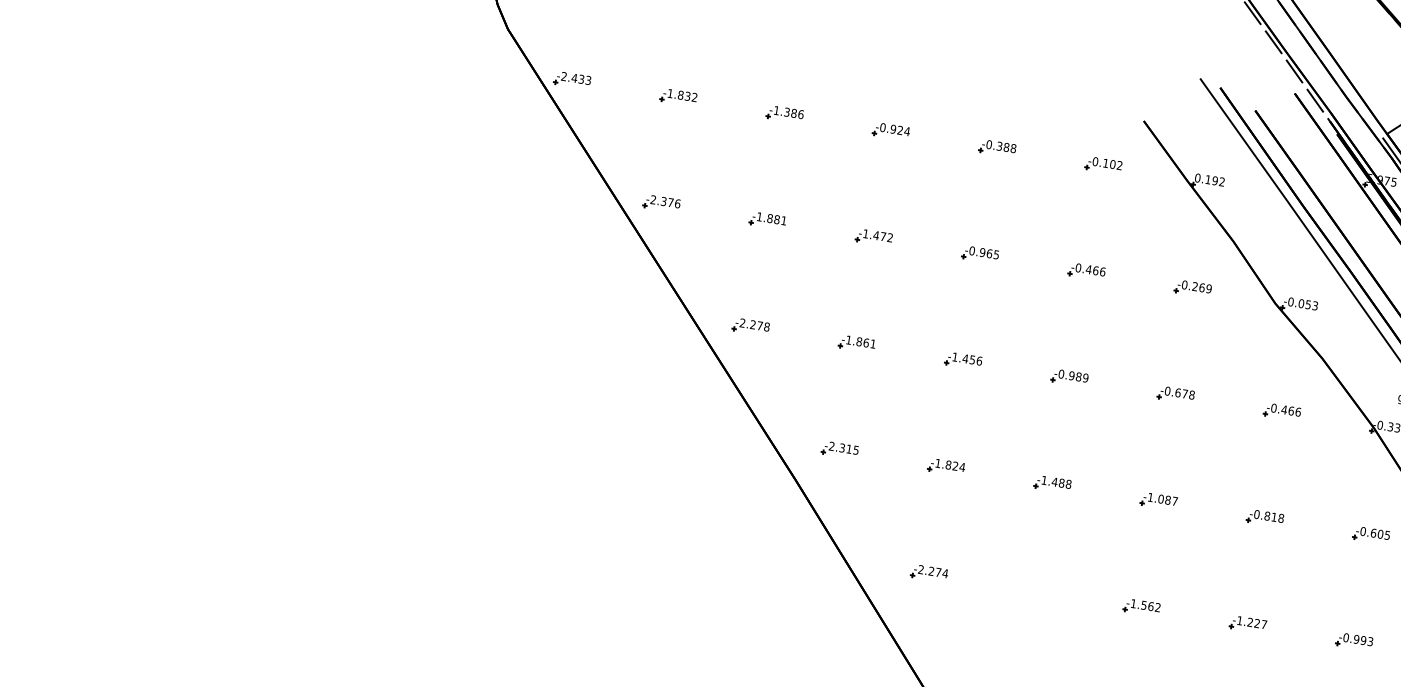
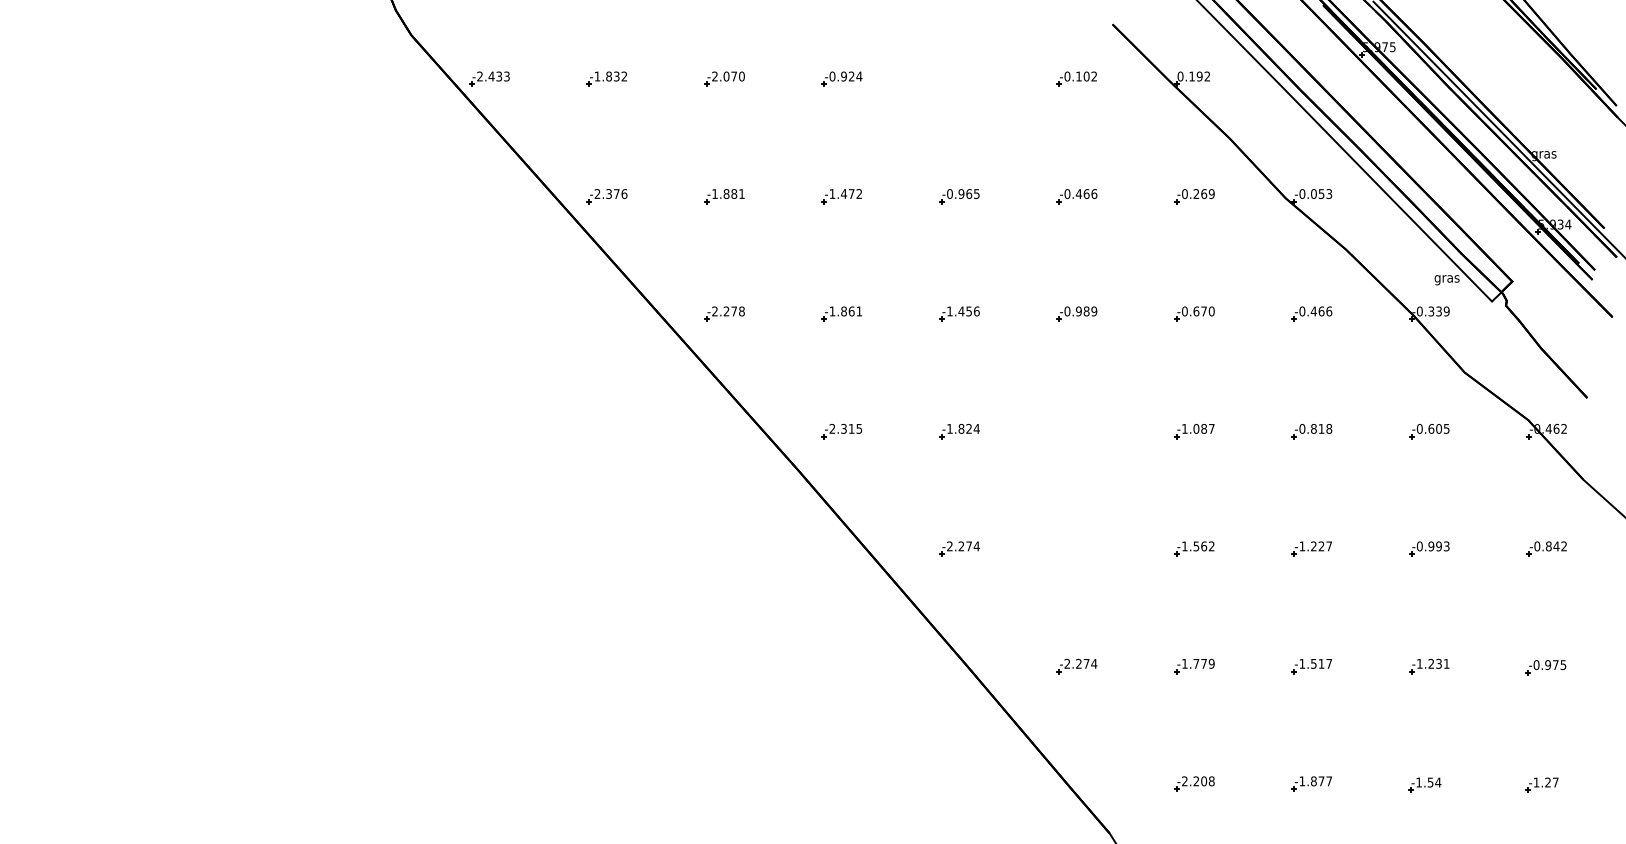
text: (788, 112) -> (728, 76), -1.386 -> -2.070
part: (997, 147) -> (959, 78), removed
text: (1191, 395) -> (1211, 311), -0.678 -> -0.670
part: (1052, 484) -> (1076, 431), removed

